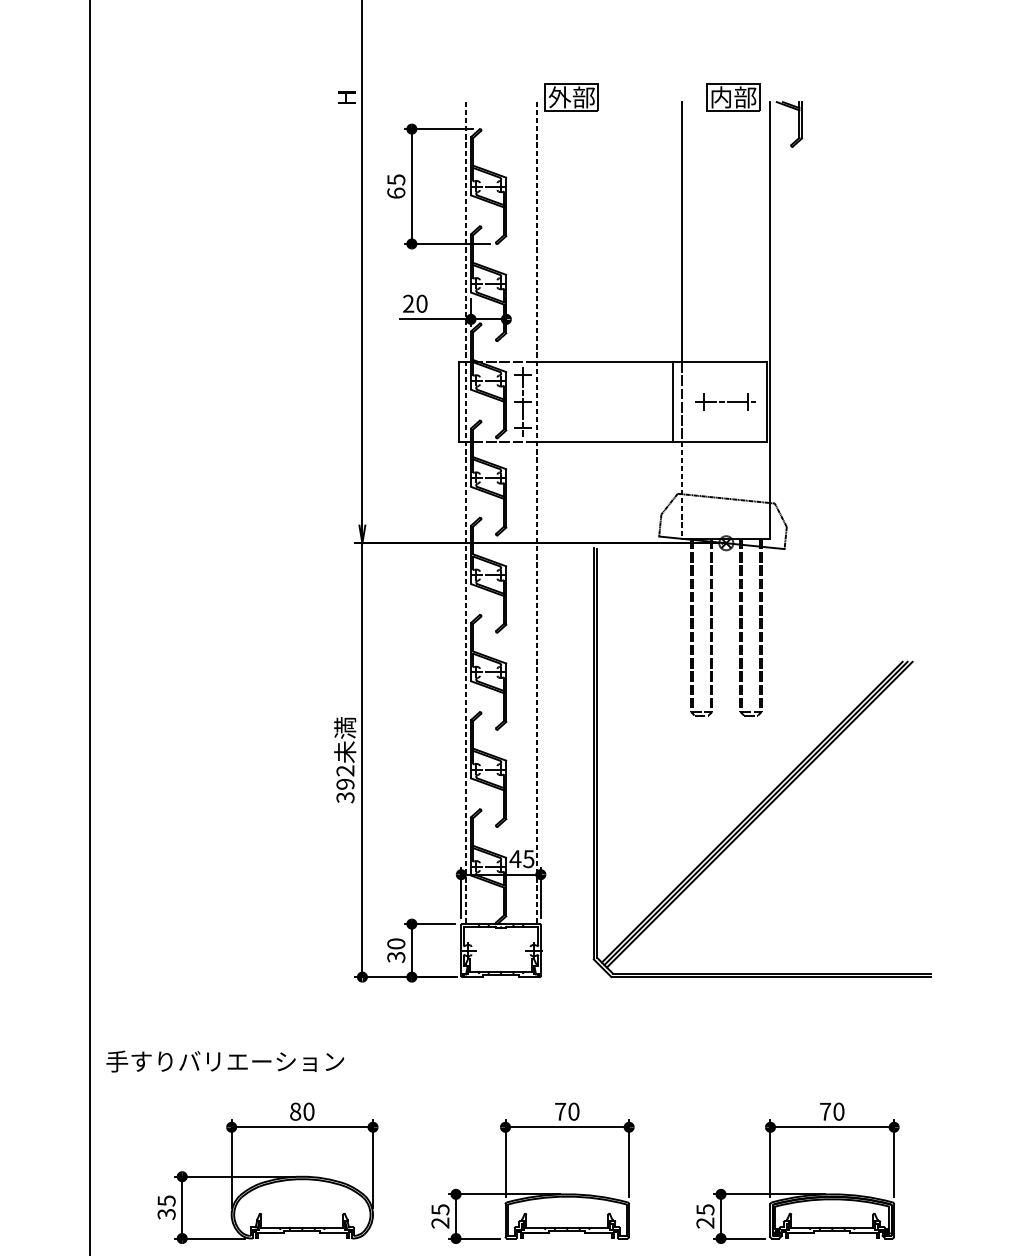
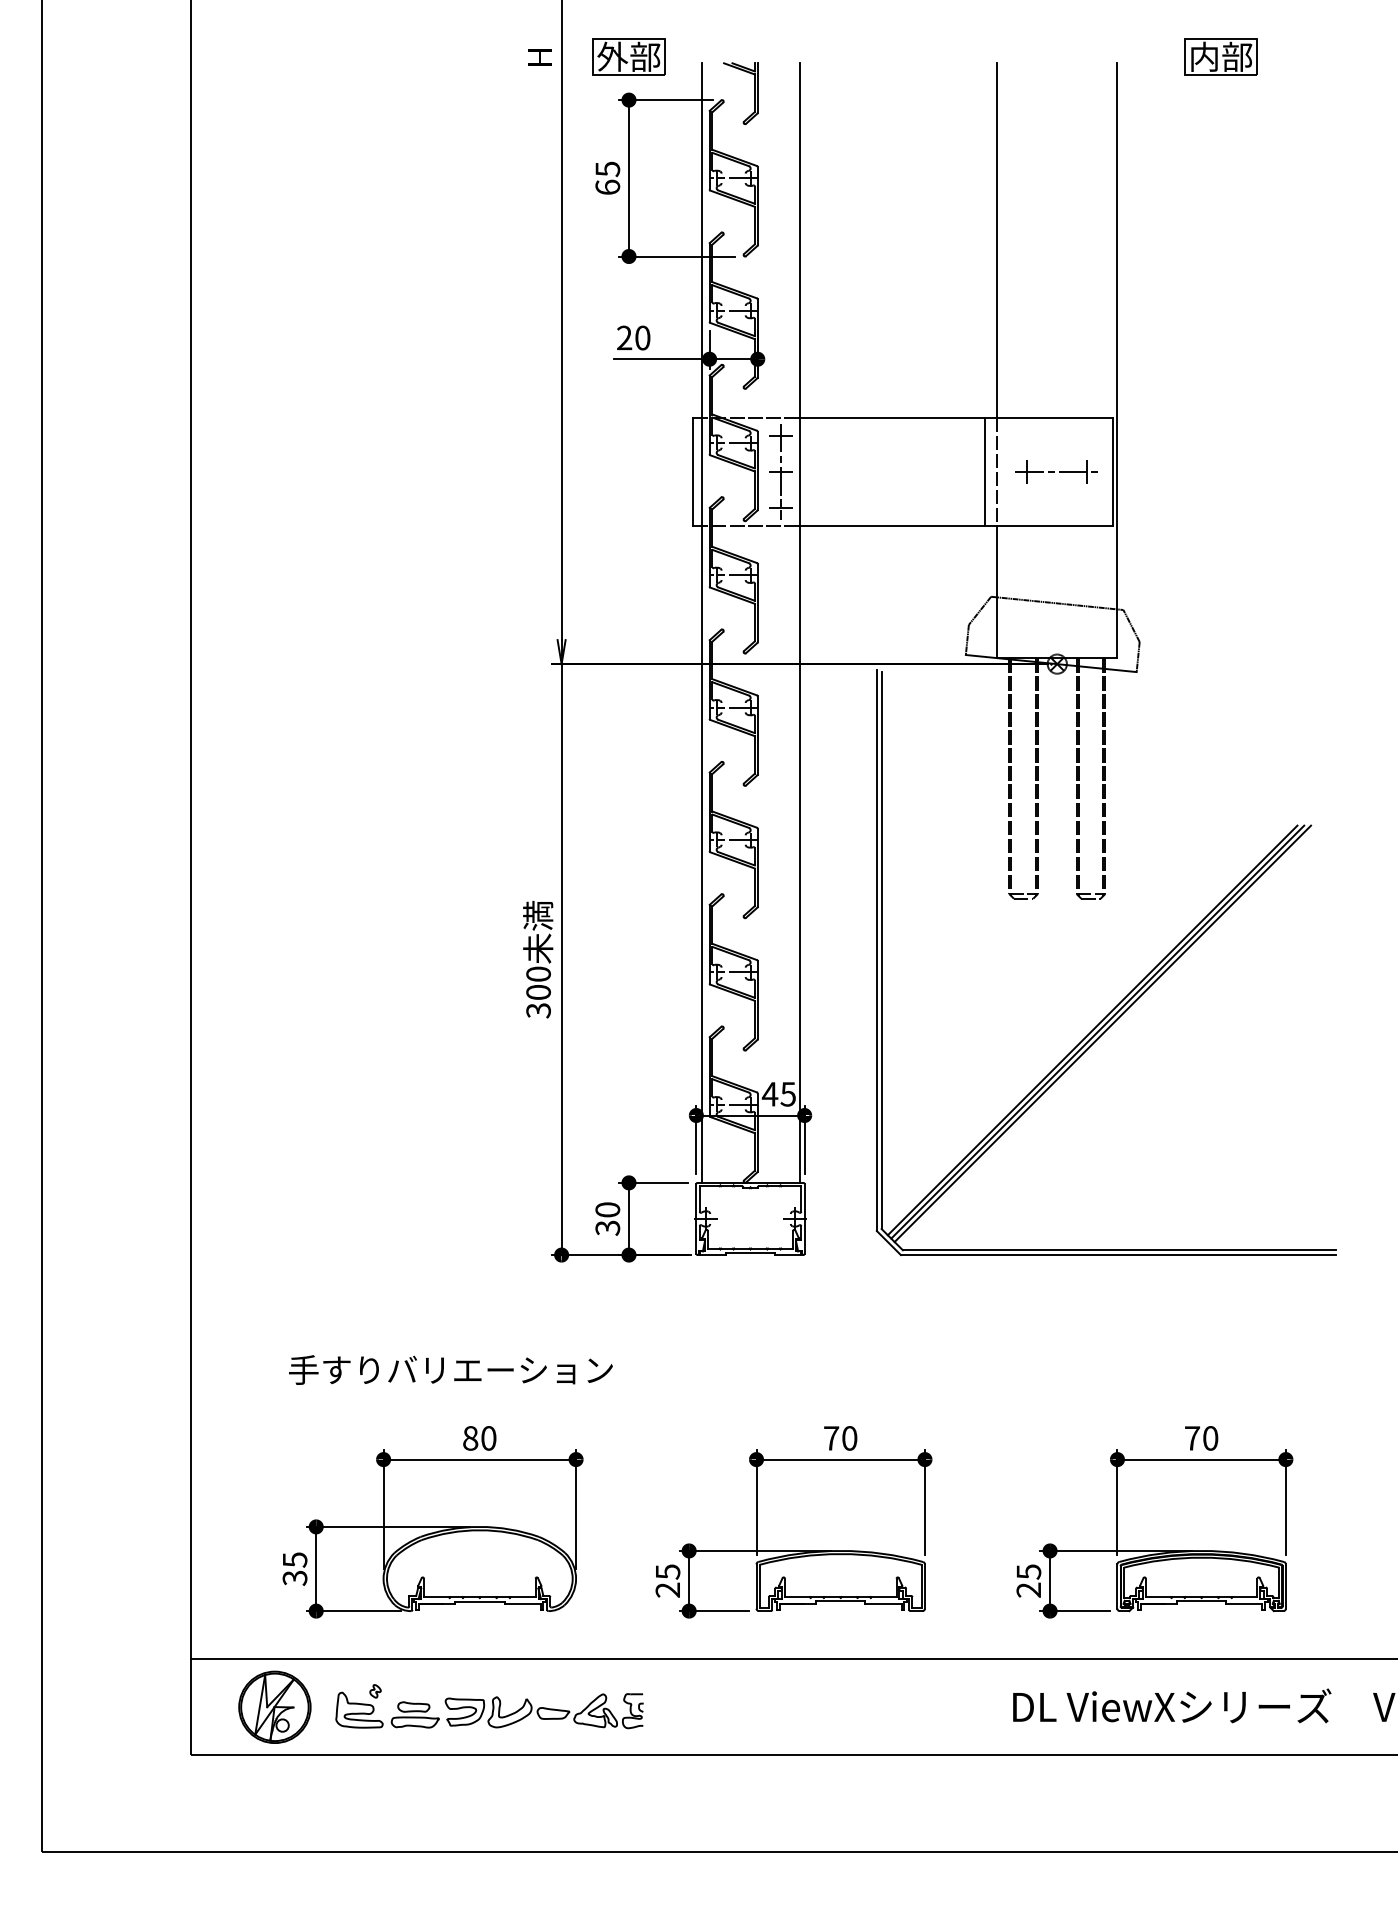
part: (571, 97) -> (628, 56), moved
part: (733, 97) -> (1220, 56), moved
part: (799, 124) -> (754, 93), moved
line: (682, 490) -> (997, 592), dashed -> solid
line: (465, 513) -> (702, 623), dashed -> solid
line: (537, 513) -> (799, 623), dashed -> solid
text: (345, 776) -> (538, 982), 392 -> 300
text: (225, 1061) -> (450, 1369), moved

